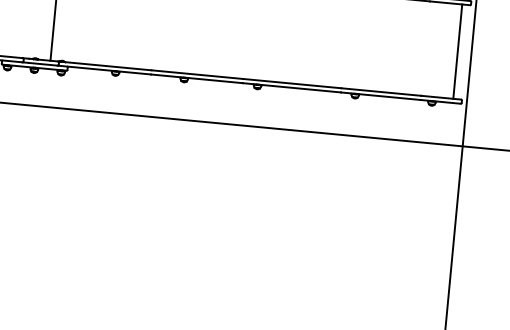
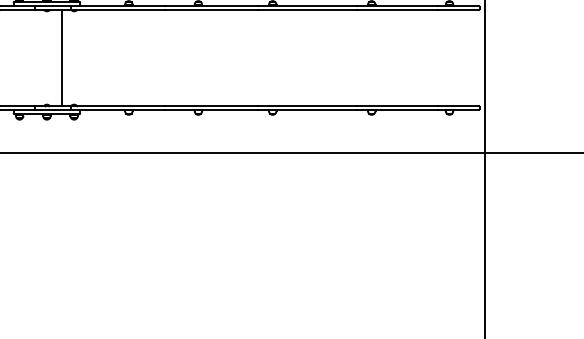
line: (457, 51) -> (470, 57), removed

